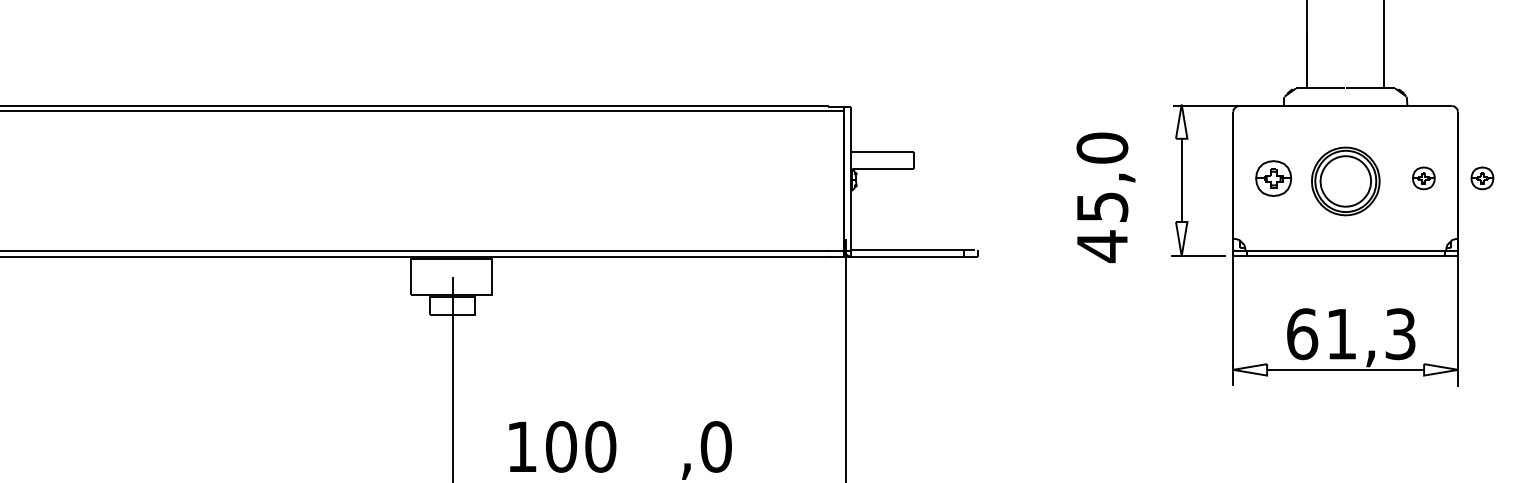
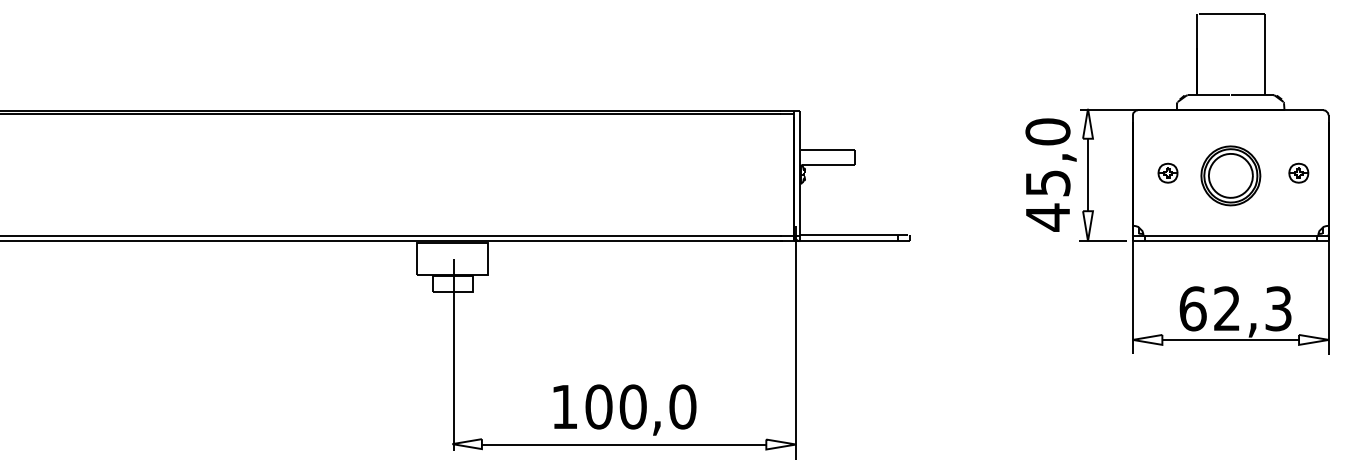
part: (1273, 177) -> (1167, 172), size x0.62
part: (1482, 177) -> (1349, 172), removed
text: (1105, 197) -> (1050, 174), moved
text: (1340, 333) -> (1226, 308), 61,3 -> 62,3
text: (561, 446) -> (599, 406), moved

